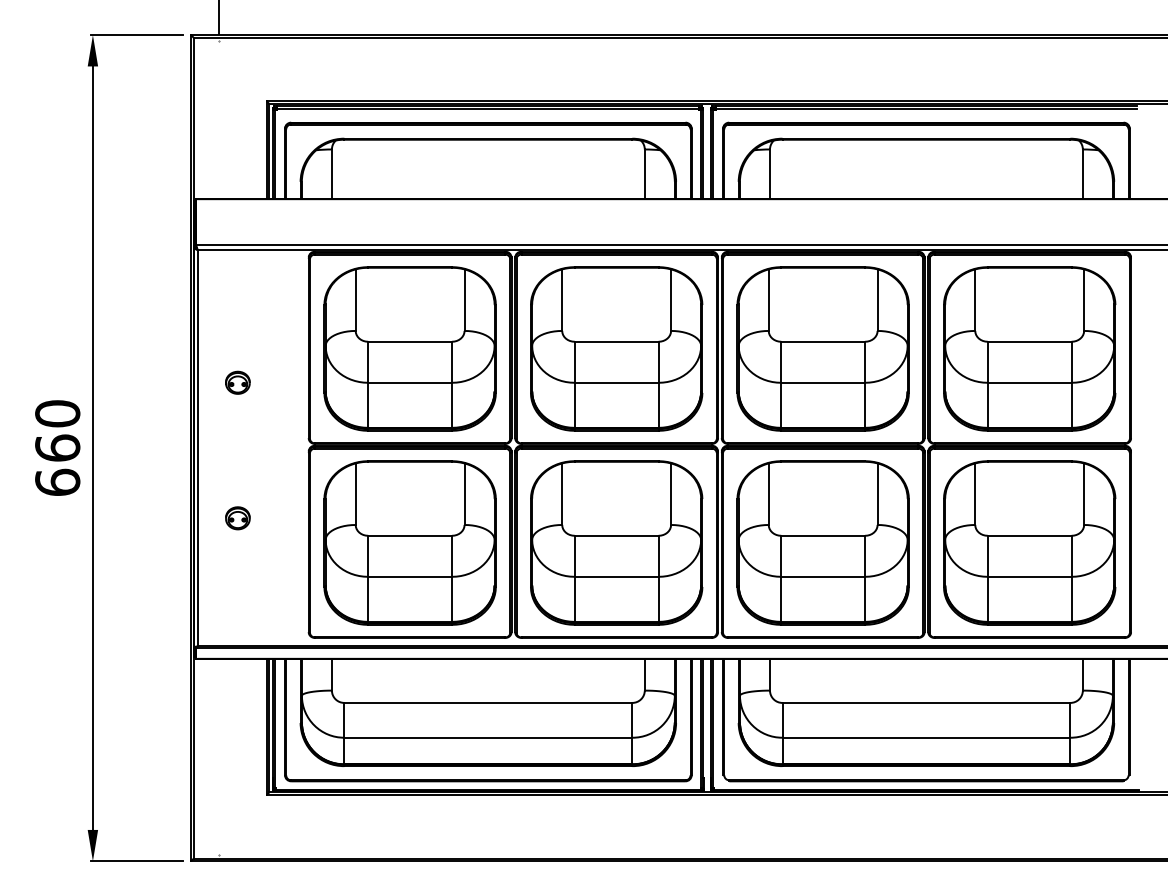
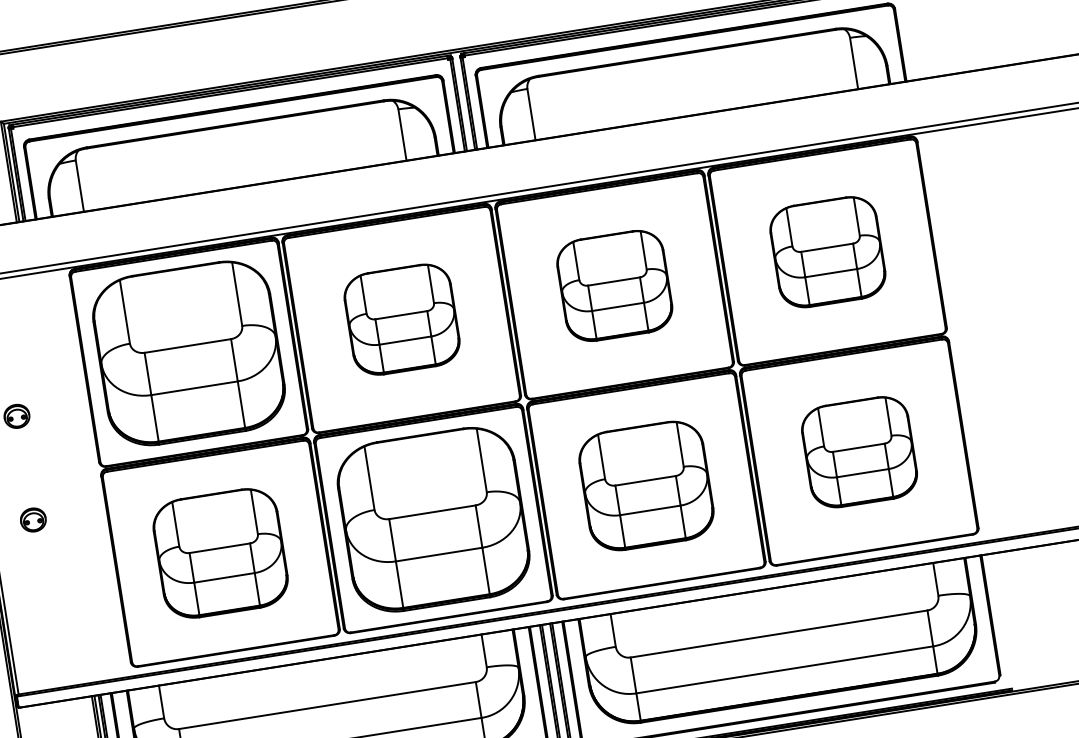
part: (616, 348) -> (401, 319), size x0.6
part: (822, 348) -> (614, 285), size x0.6
part: (1029, 348) -> (827, 251), size x0.6
part: (237, 518) -> (33, 520), moved
part: (409, 542) -> (219, 553), size x0.7
part: (822, 542) -> (645, 485), size x0.7
part: (1029, 542) -> (859, 451), size x0.6

